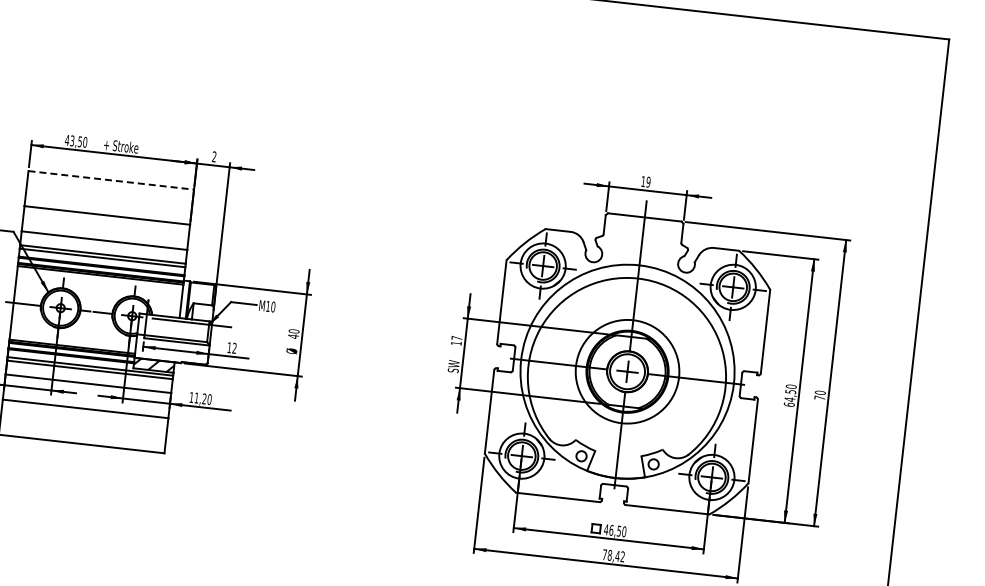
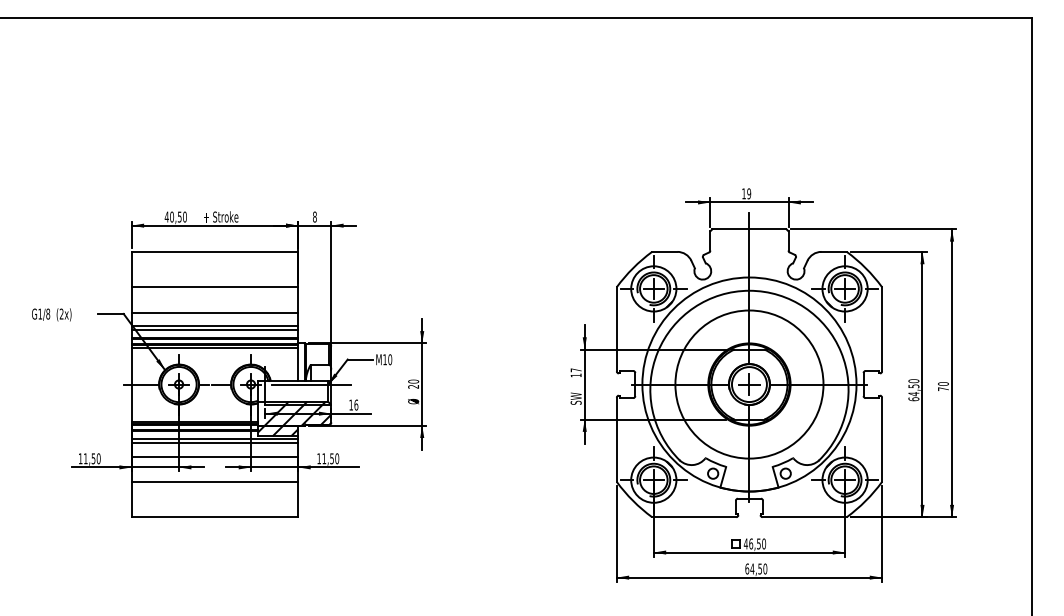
text: (71, 140) -> (171, 216), 43,50 -> 40,50
text: (214, 156) -> (314, 216), 2 -> 8
line: (111, 180) -> (215, 251), dashed -> solid
text: (293, 336) -> (413, 386), 40 -> 20
text: (234, 347) -> (356, 404), 12 -> 16
hatch: (175, 350) -> (297, 413), added
circle: (627, 371) -> (749, 384), size x1.43
text: (203, 398) -> (331, 458), 11,20 -> 11,50
text: (614, 555) -> (756, 568), 78,42 -> 64,50

